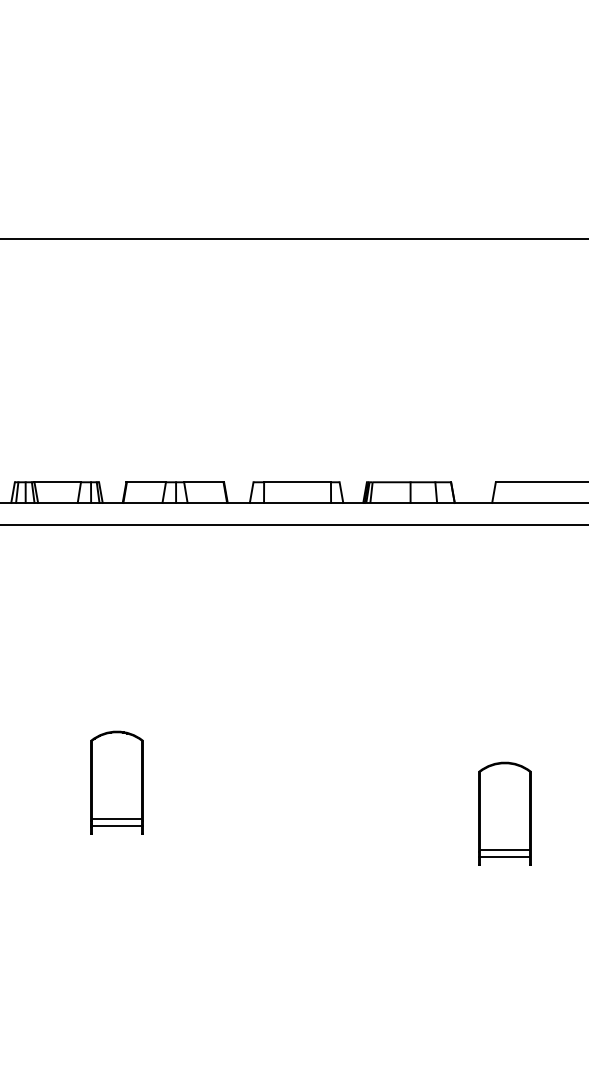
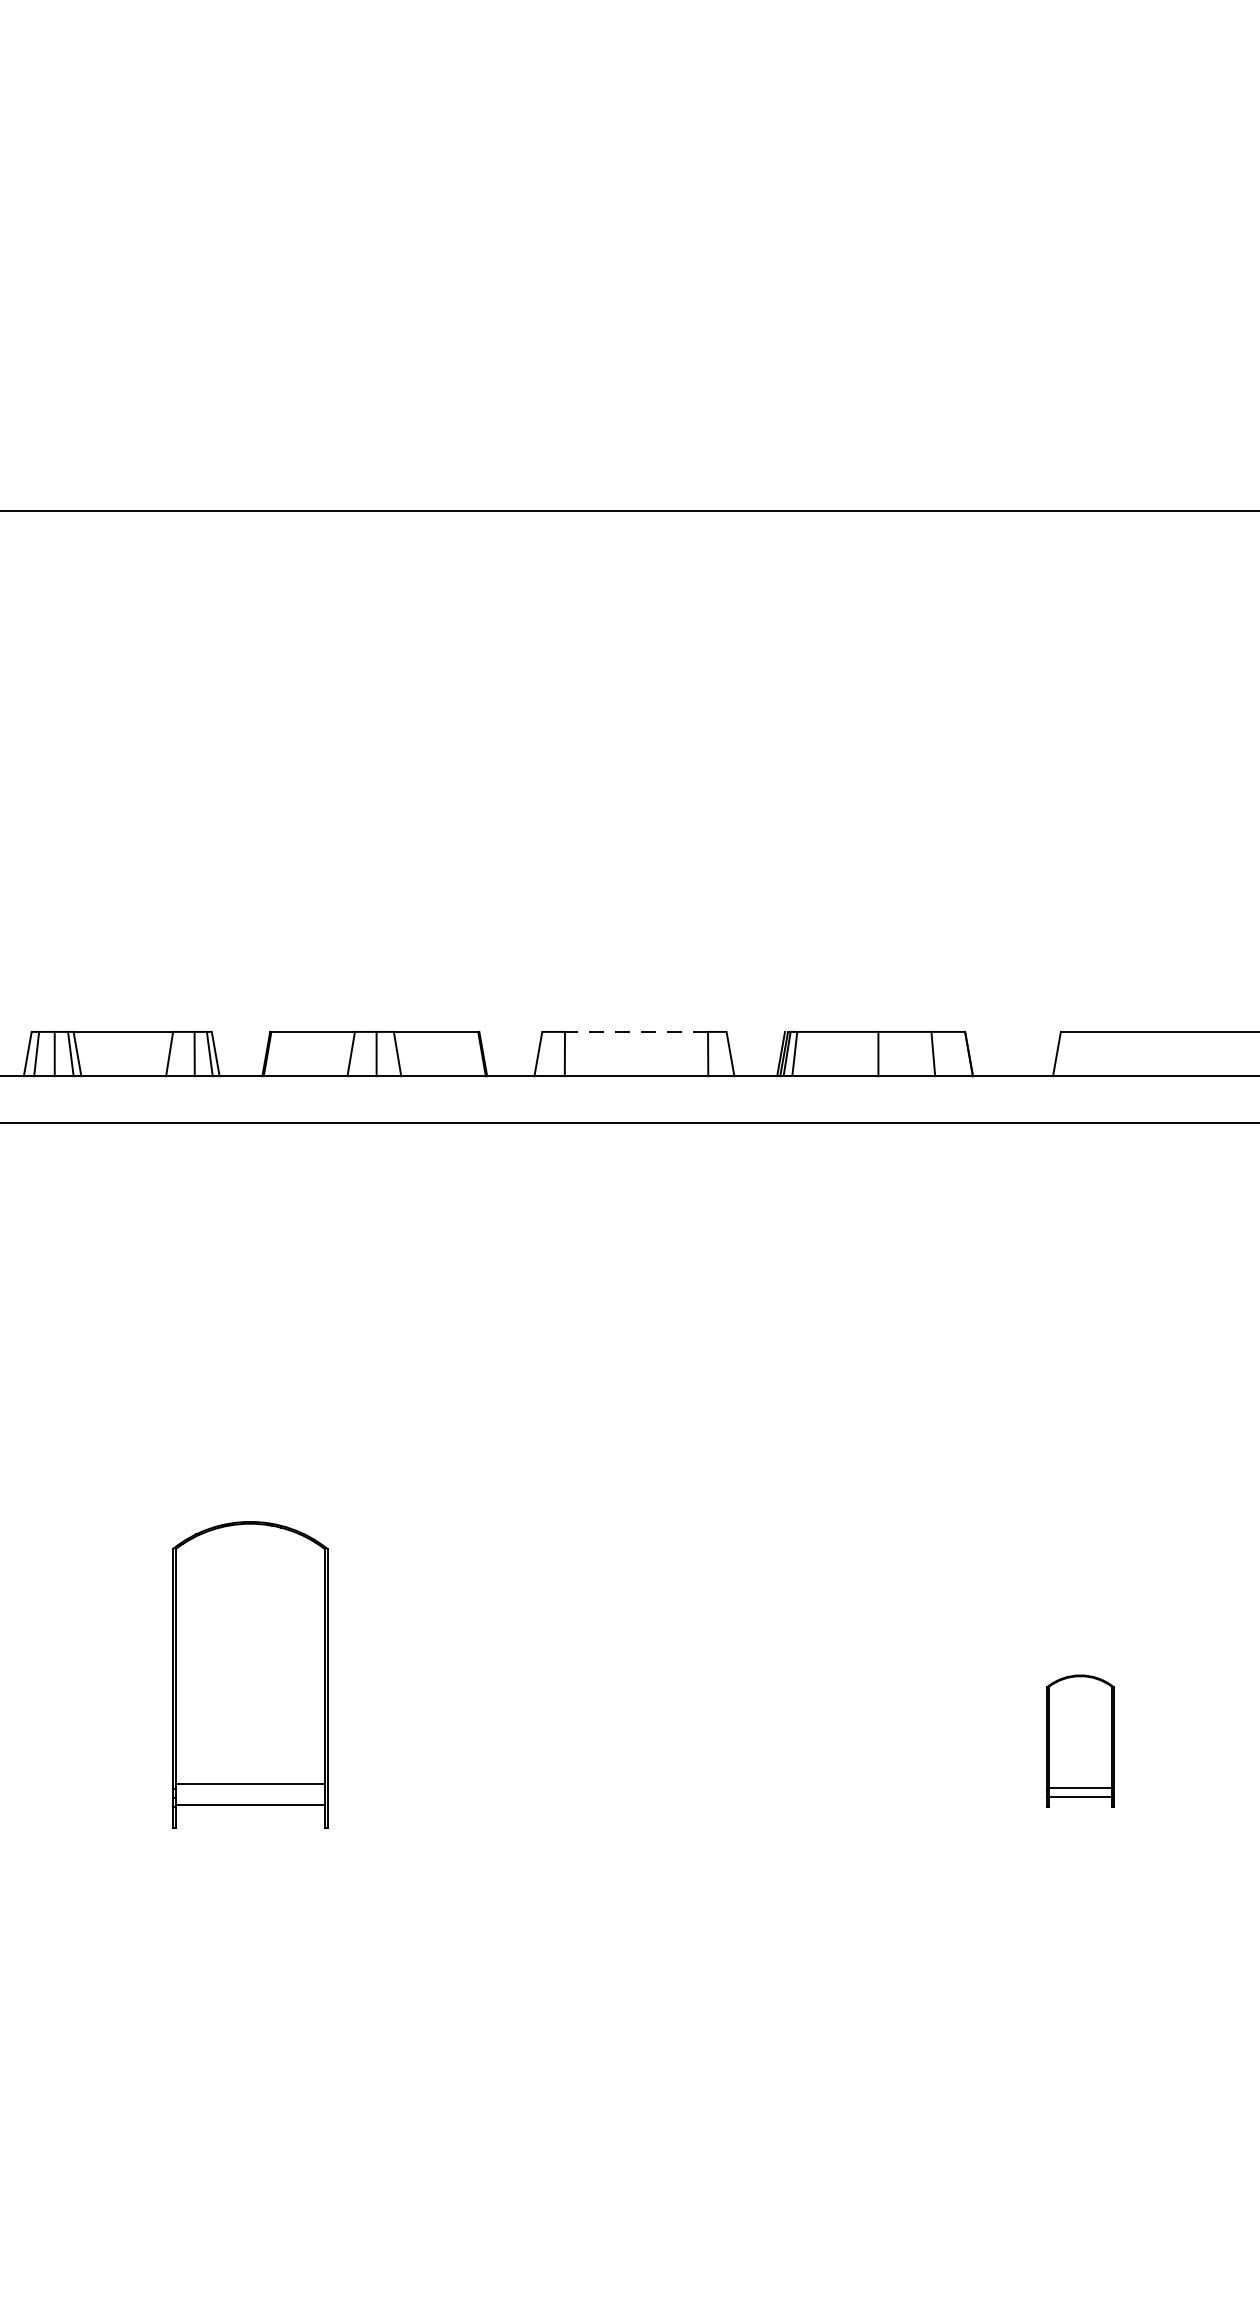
line: (297, 482) -> (636, 1032), solid -> dashed
part: (116, 782) -> (249, 1674), size x1.4
part: (504, 813) -> (1079, 1740), size x0.6

